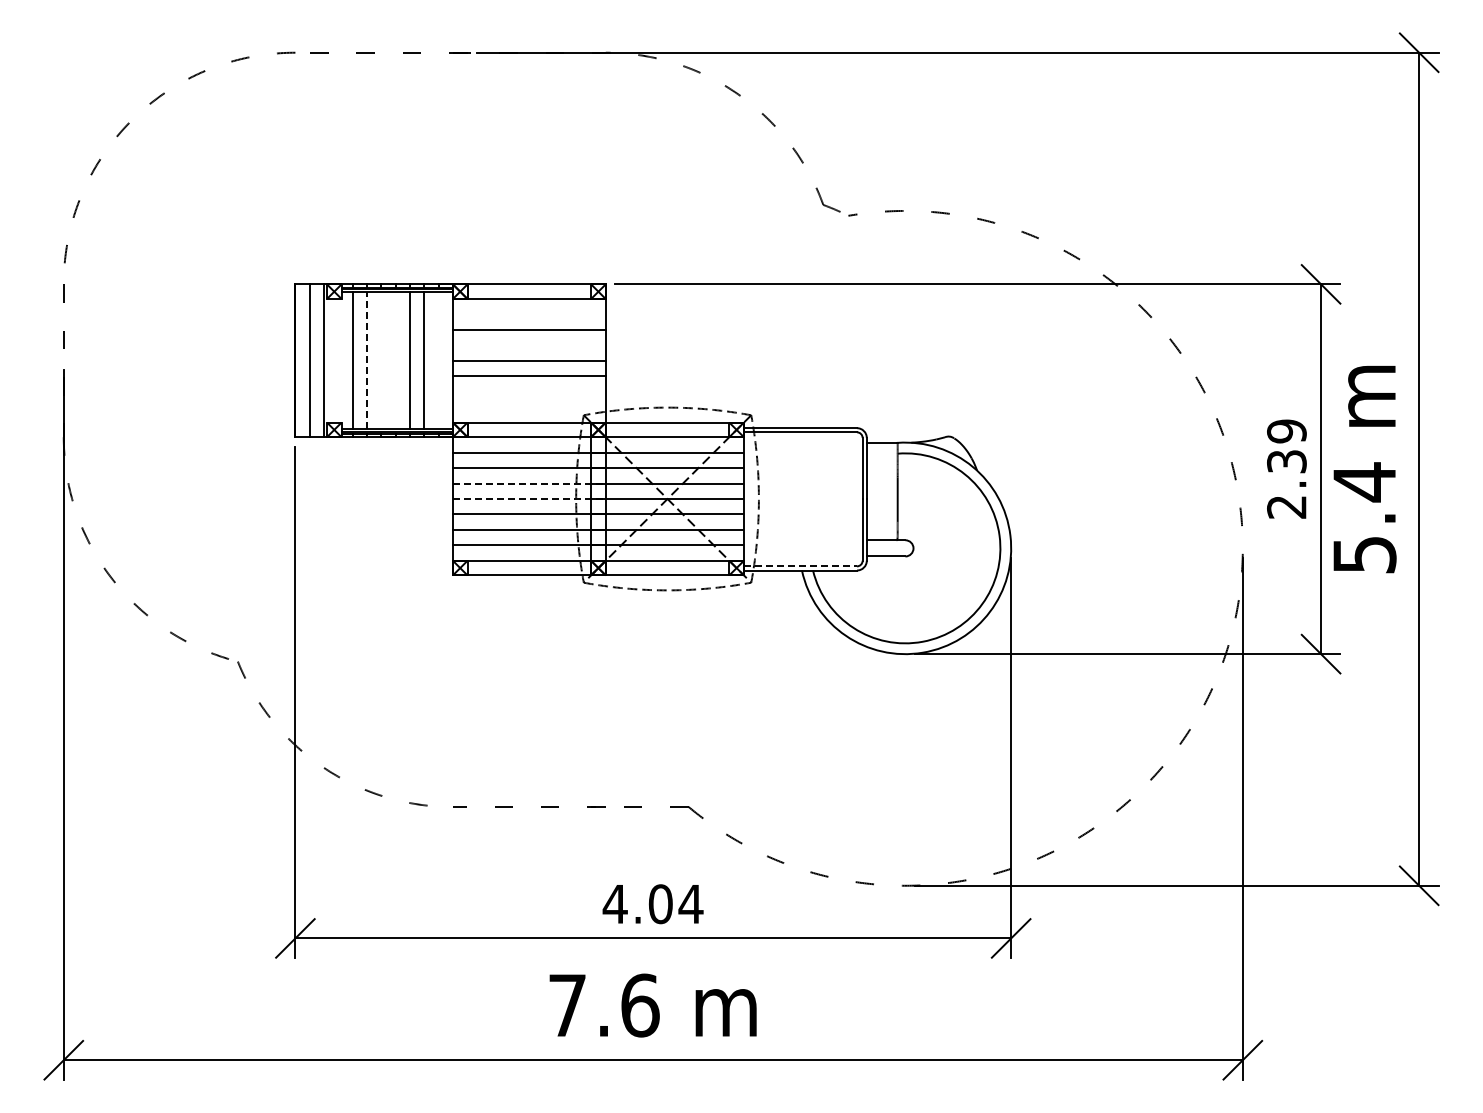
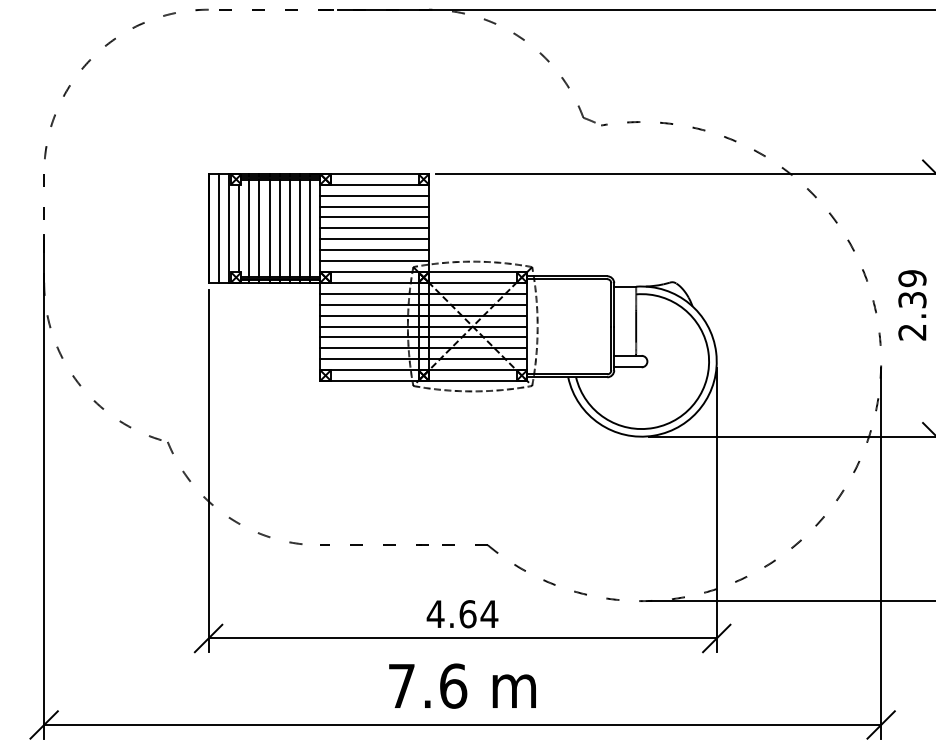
line: (528, 314) -> (374, 195), added
line: (528, 345) -> (374, 217), added
line: (338, 360) -> (239, 228), added
line: (366, 360) -> (259, 228), dashed -> solid
line: (381, 360) -> (269, 228), added
line: (395, 360) -> (279, 228), added
line: (438, 360) -> (310, 228), added
line: (528, 391) -> (374, 250), added
line: (528, 407) -> (374, 261), added
line: (529, 483) -> (374, 315), dashed -> solid
line: (529, 499) -> (374, 326), dashed -> solid
line: (800, 566) -> (567, 374), dashed -> solid
text: (660, 904) -> (467, 614), 4.04 -> 4.64

